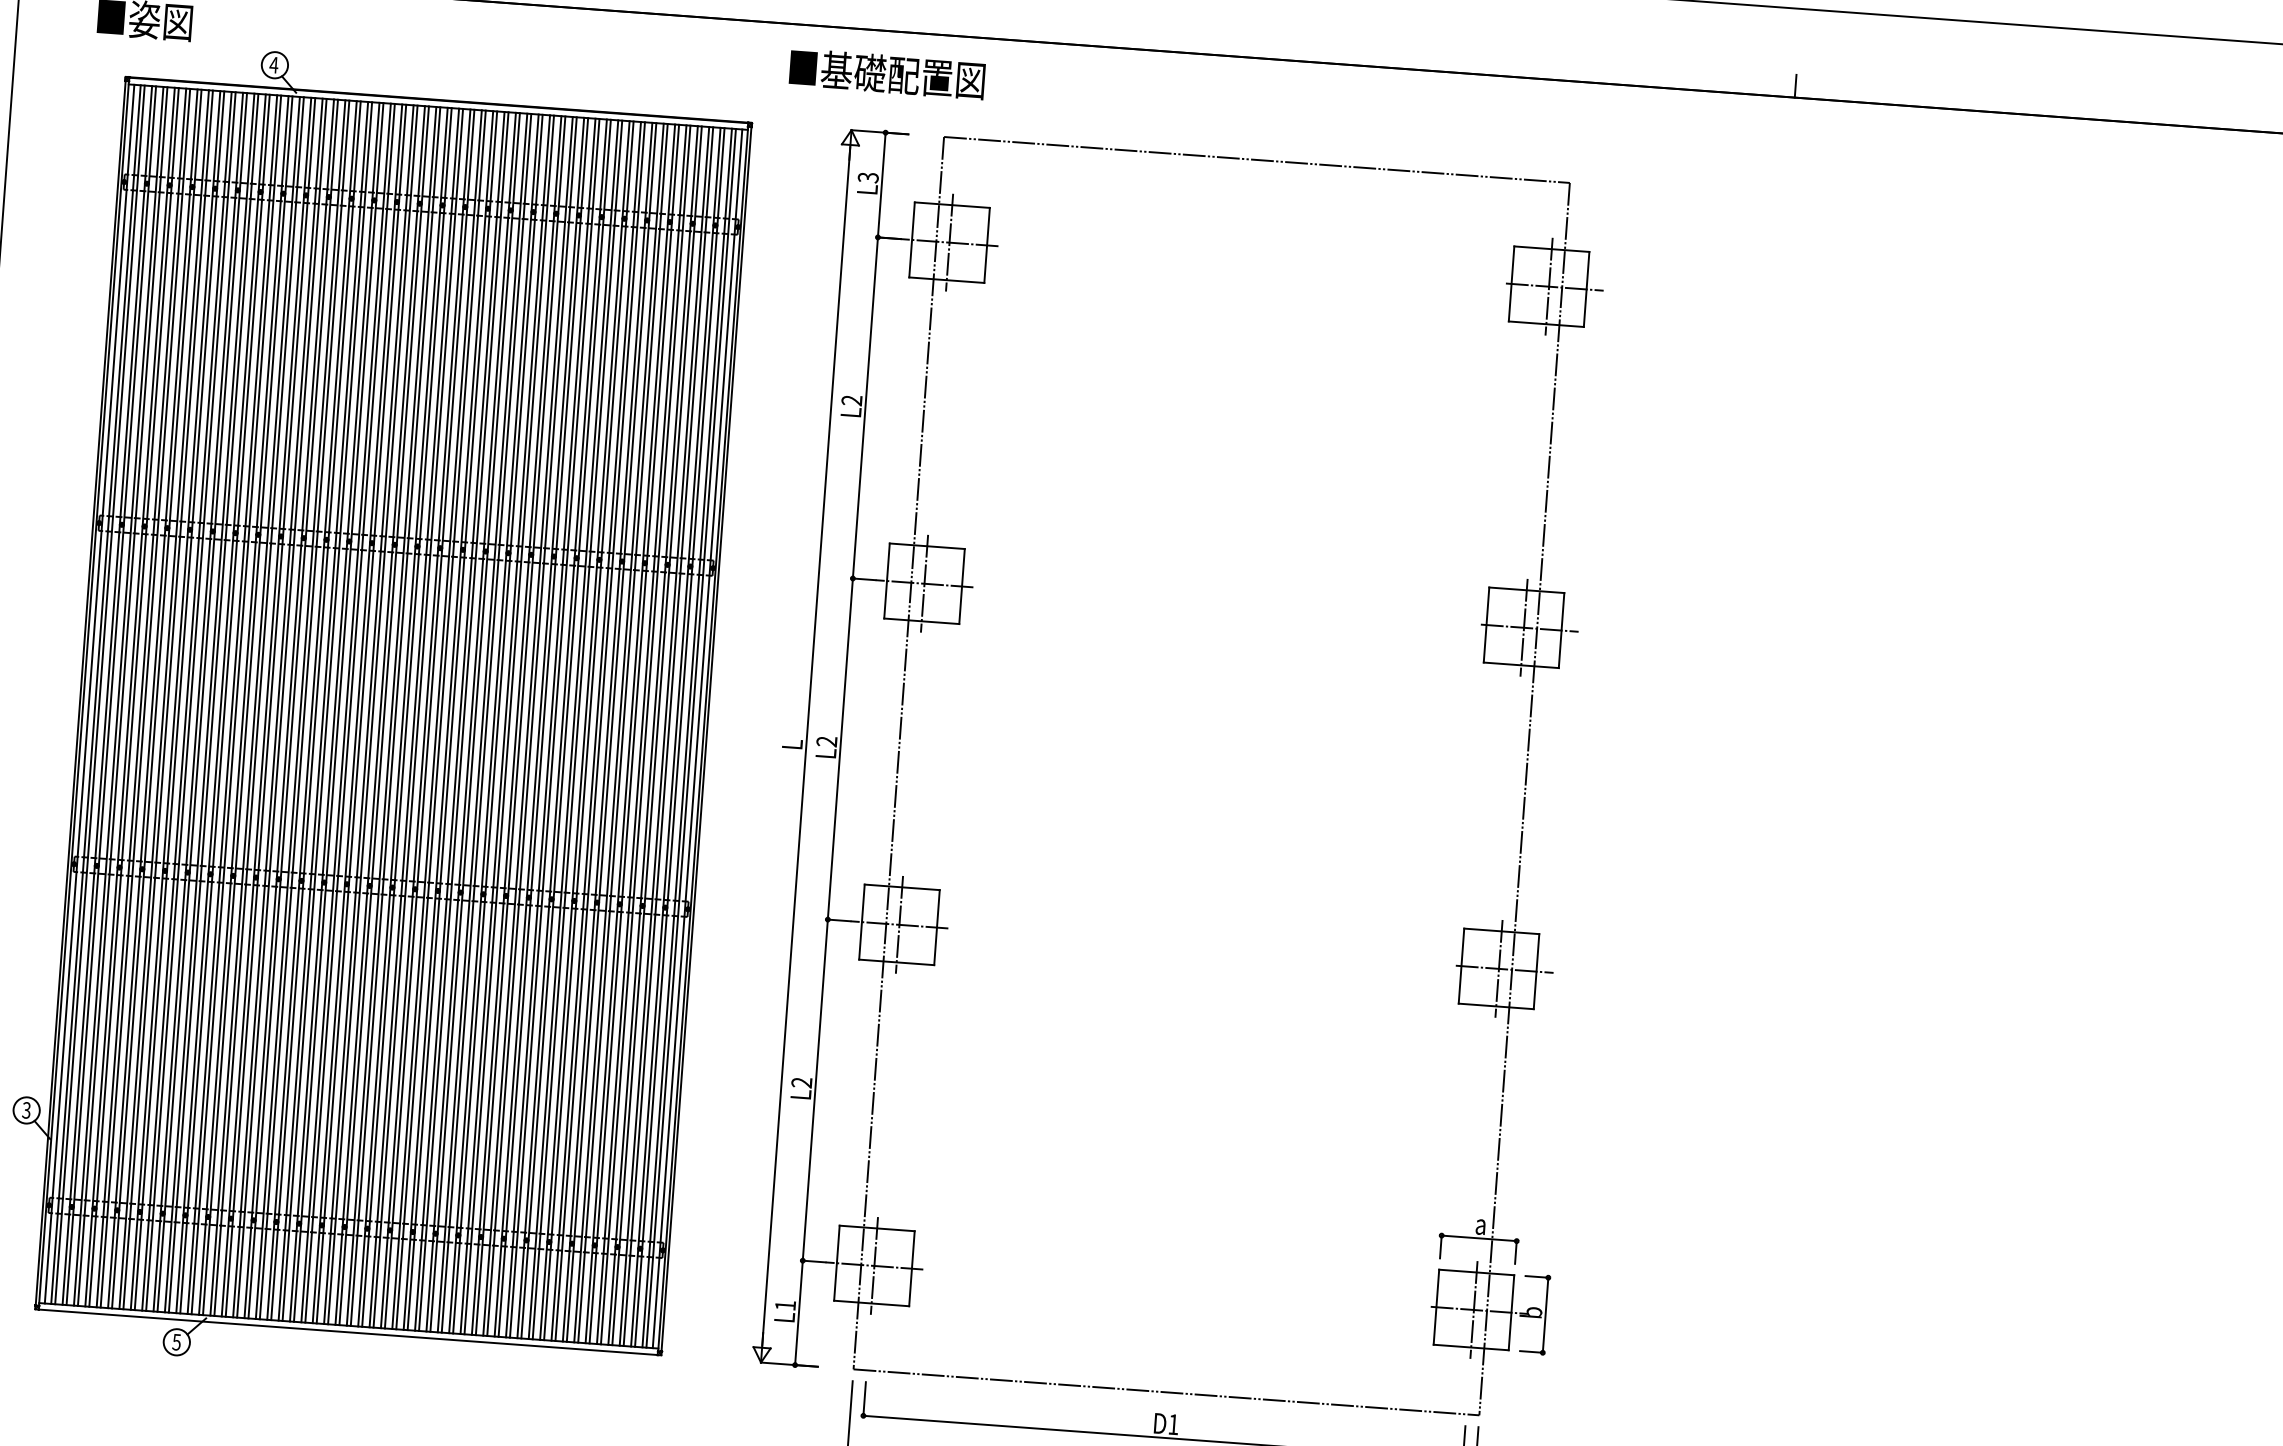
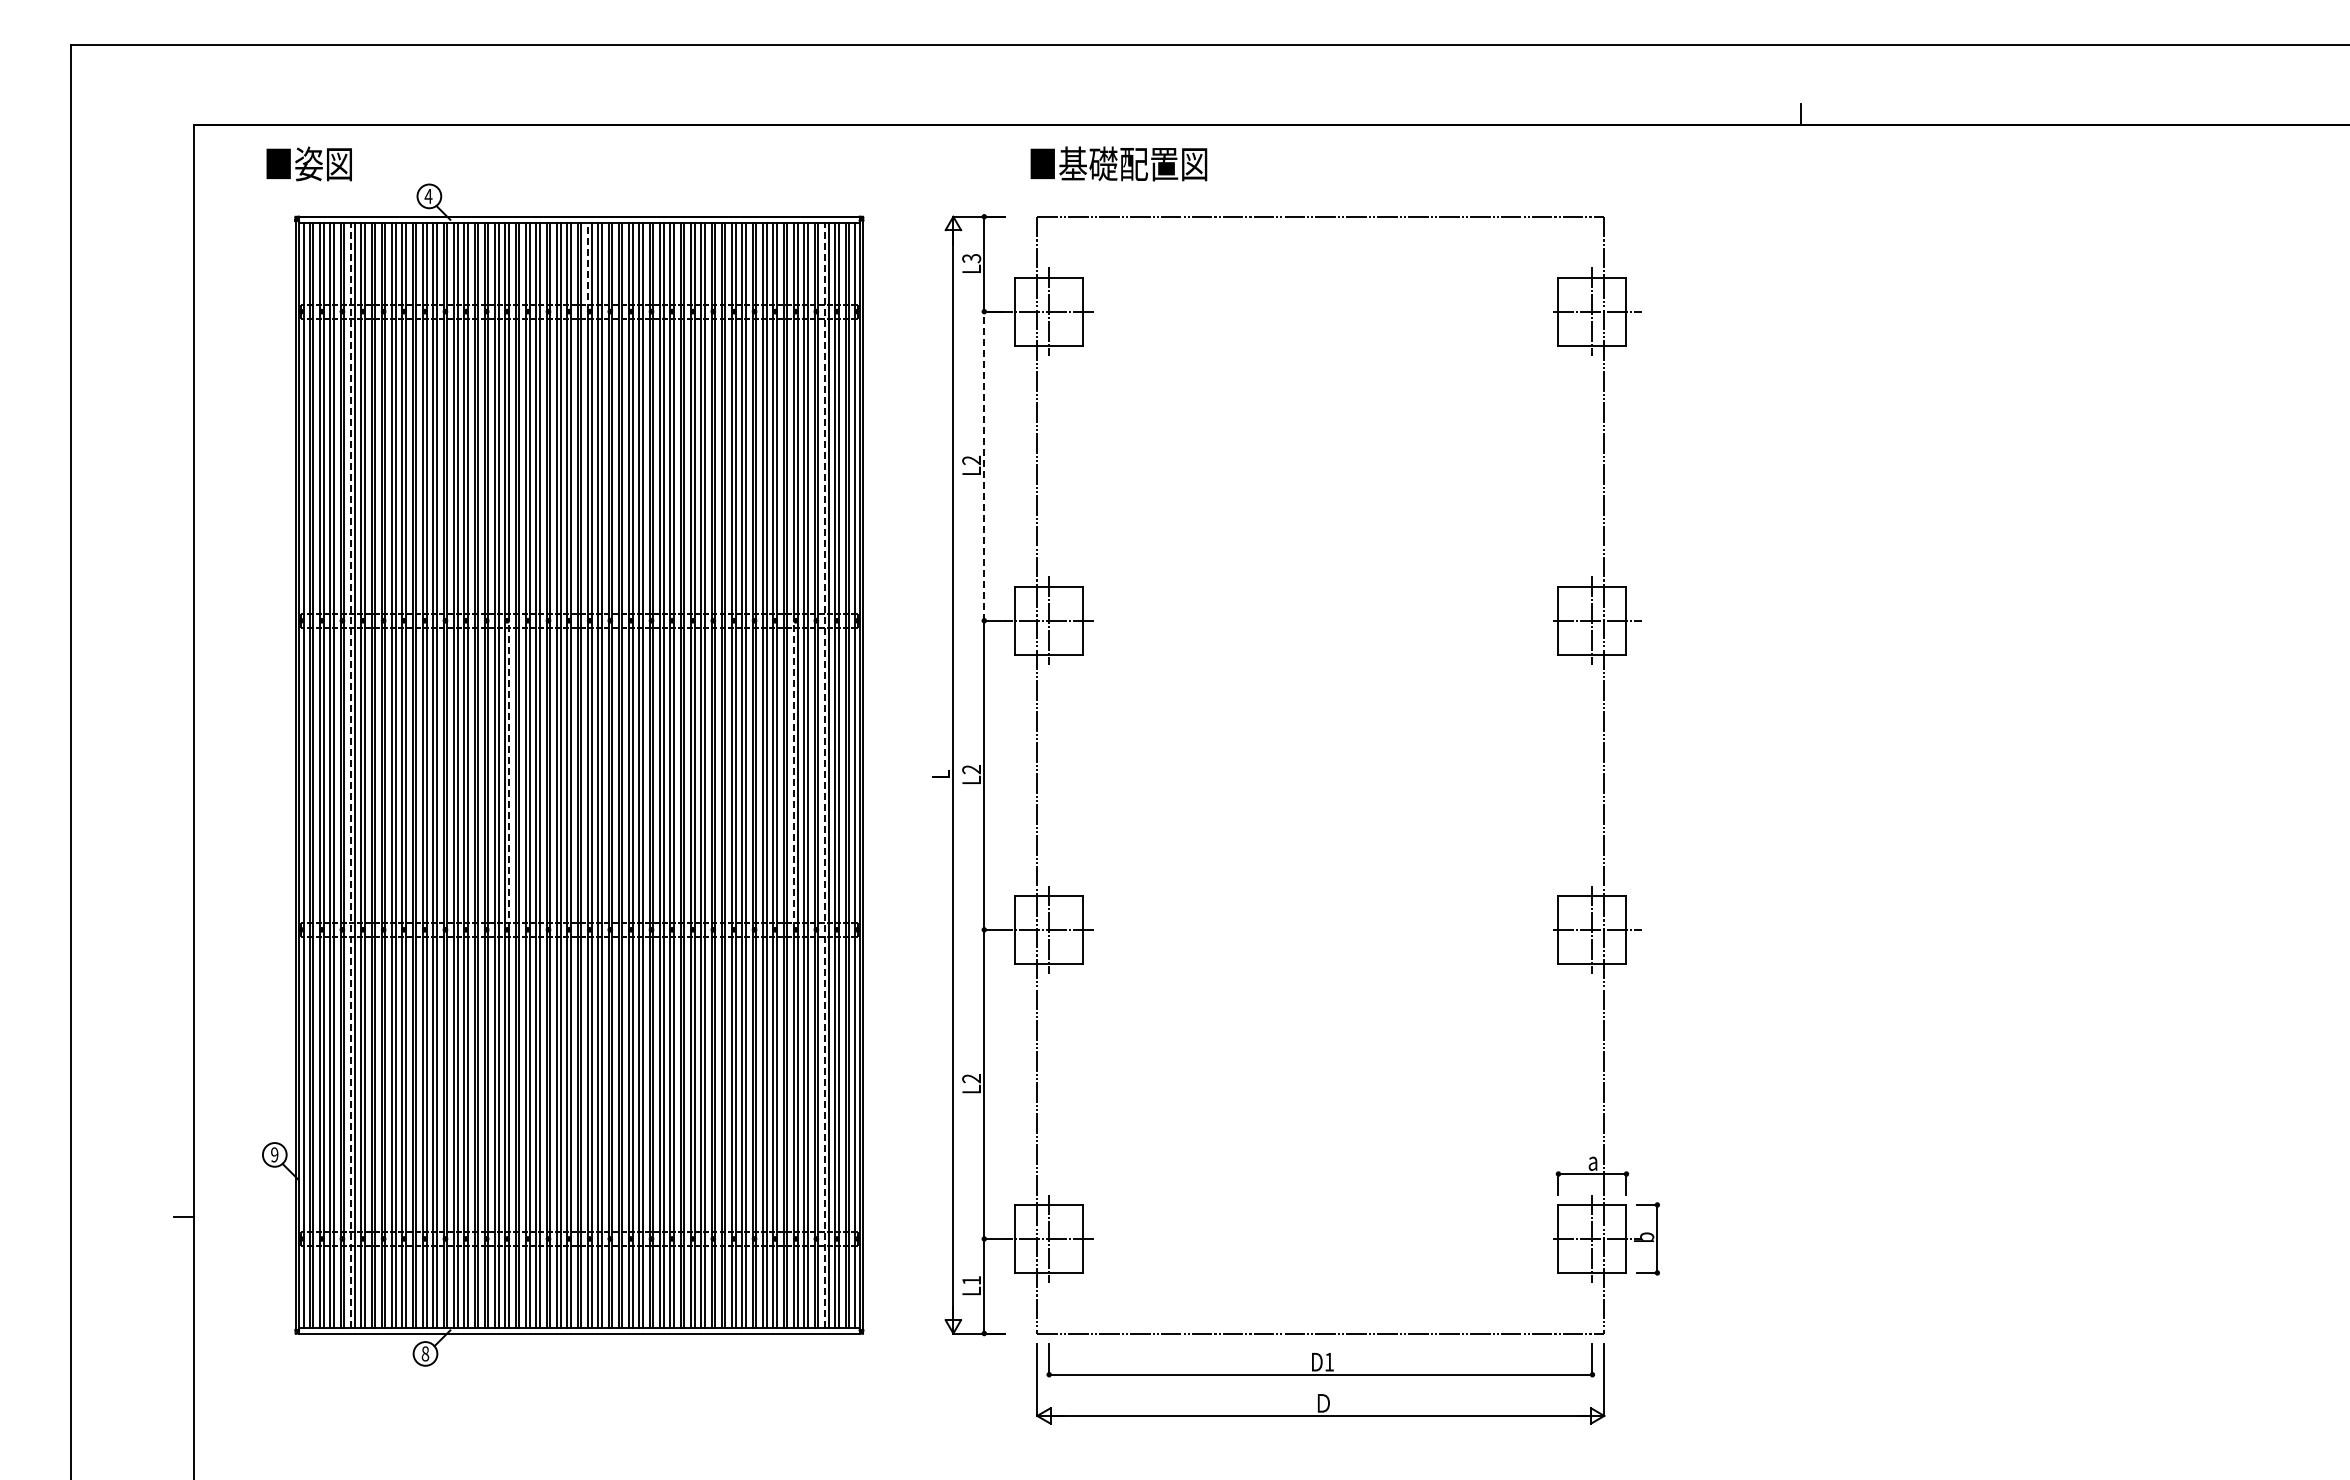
text: (886, 73) -> (1118, 163), moved
line: (443, 156) -> (587, 267), solid -> dashed
line: (865, 408) -> (984, 466), solid -> dashed
line: (140, 697) -> (350, 775), solid -> dashed
line: (316, 709) -> (509, 774), solid -> dashed
line: (629, 732) -> (793, 774), solid -> dashed
line: (664, 736) -> (824, 775), solid -> dashed
text: (26, 1109) -> (274, 1154), 3 -> 9
text: (176, 1341) -> (425, 1353), 5 -> 8

